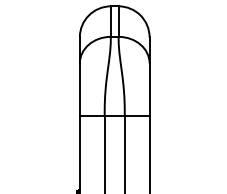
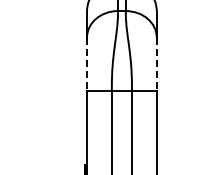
line: (79, 90) -> (86, 64), solid -> dashed
line: (149, 90) -> (156, 64), solid -> dashed

